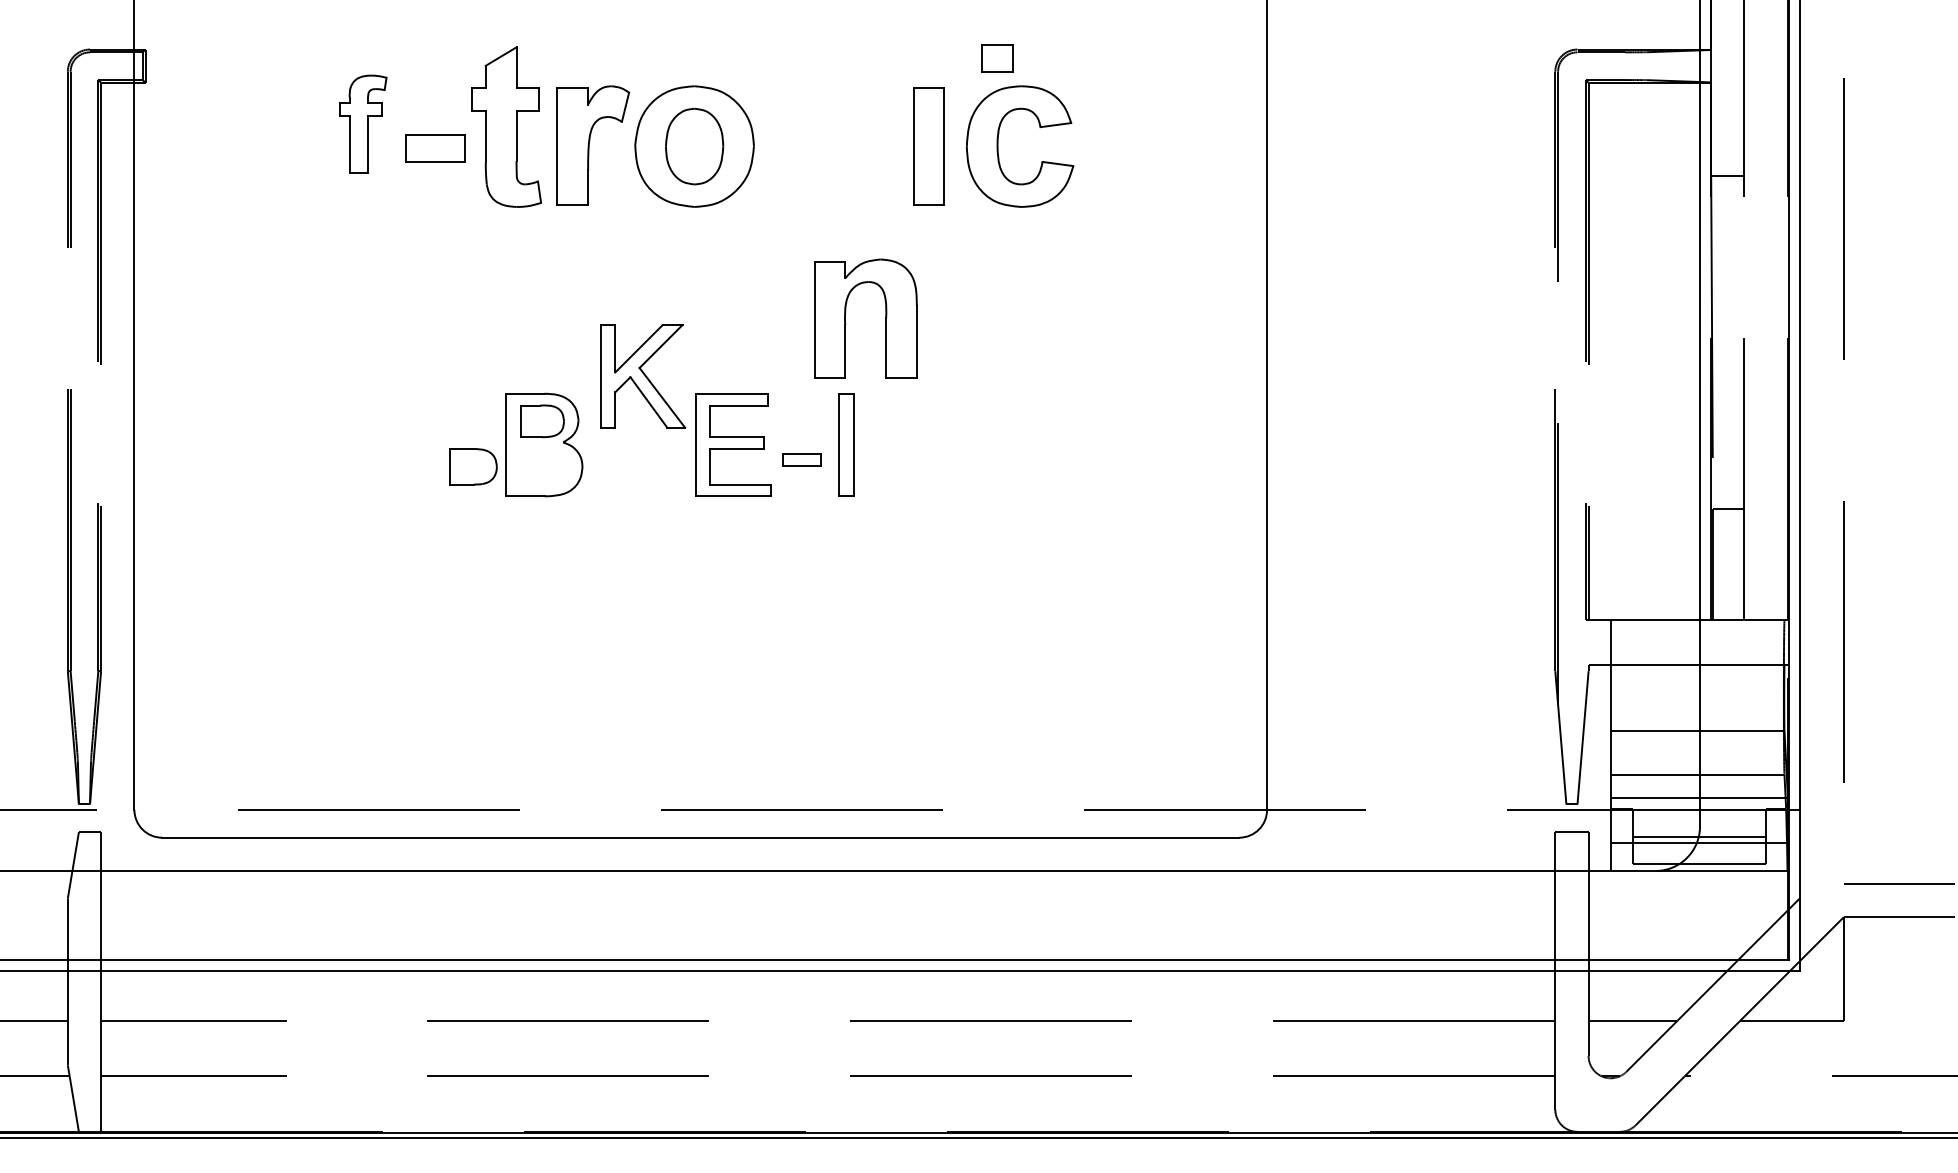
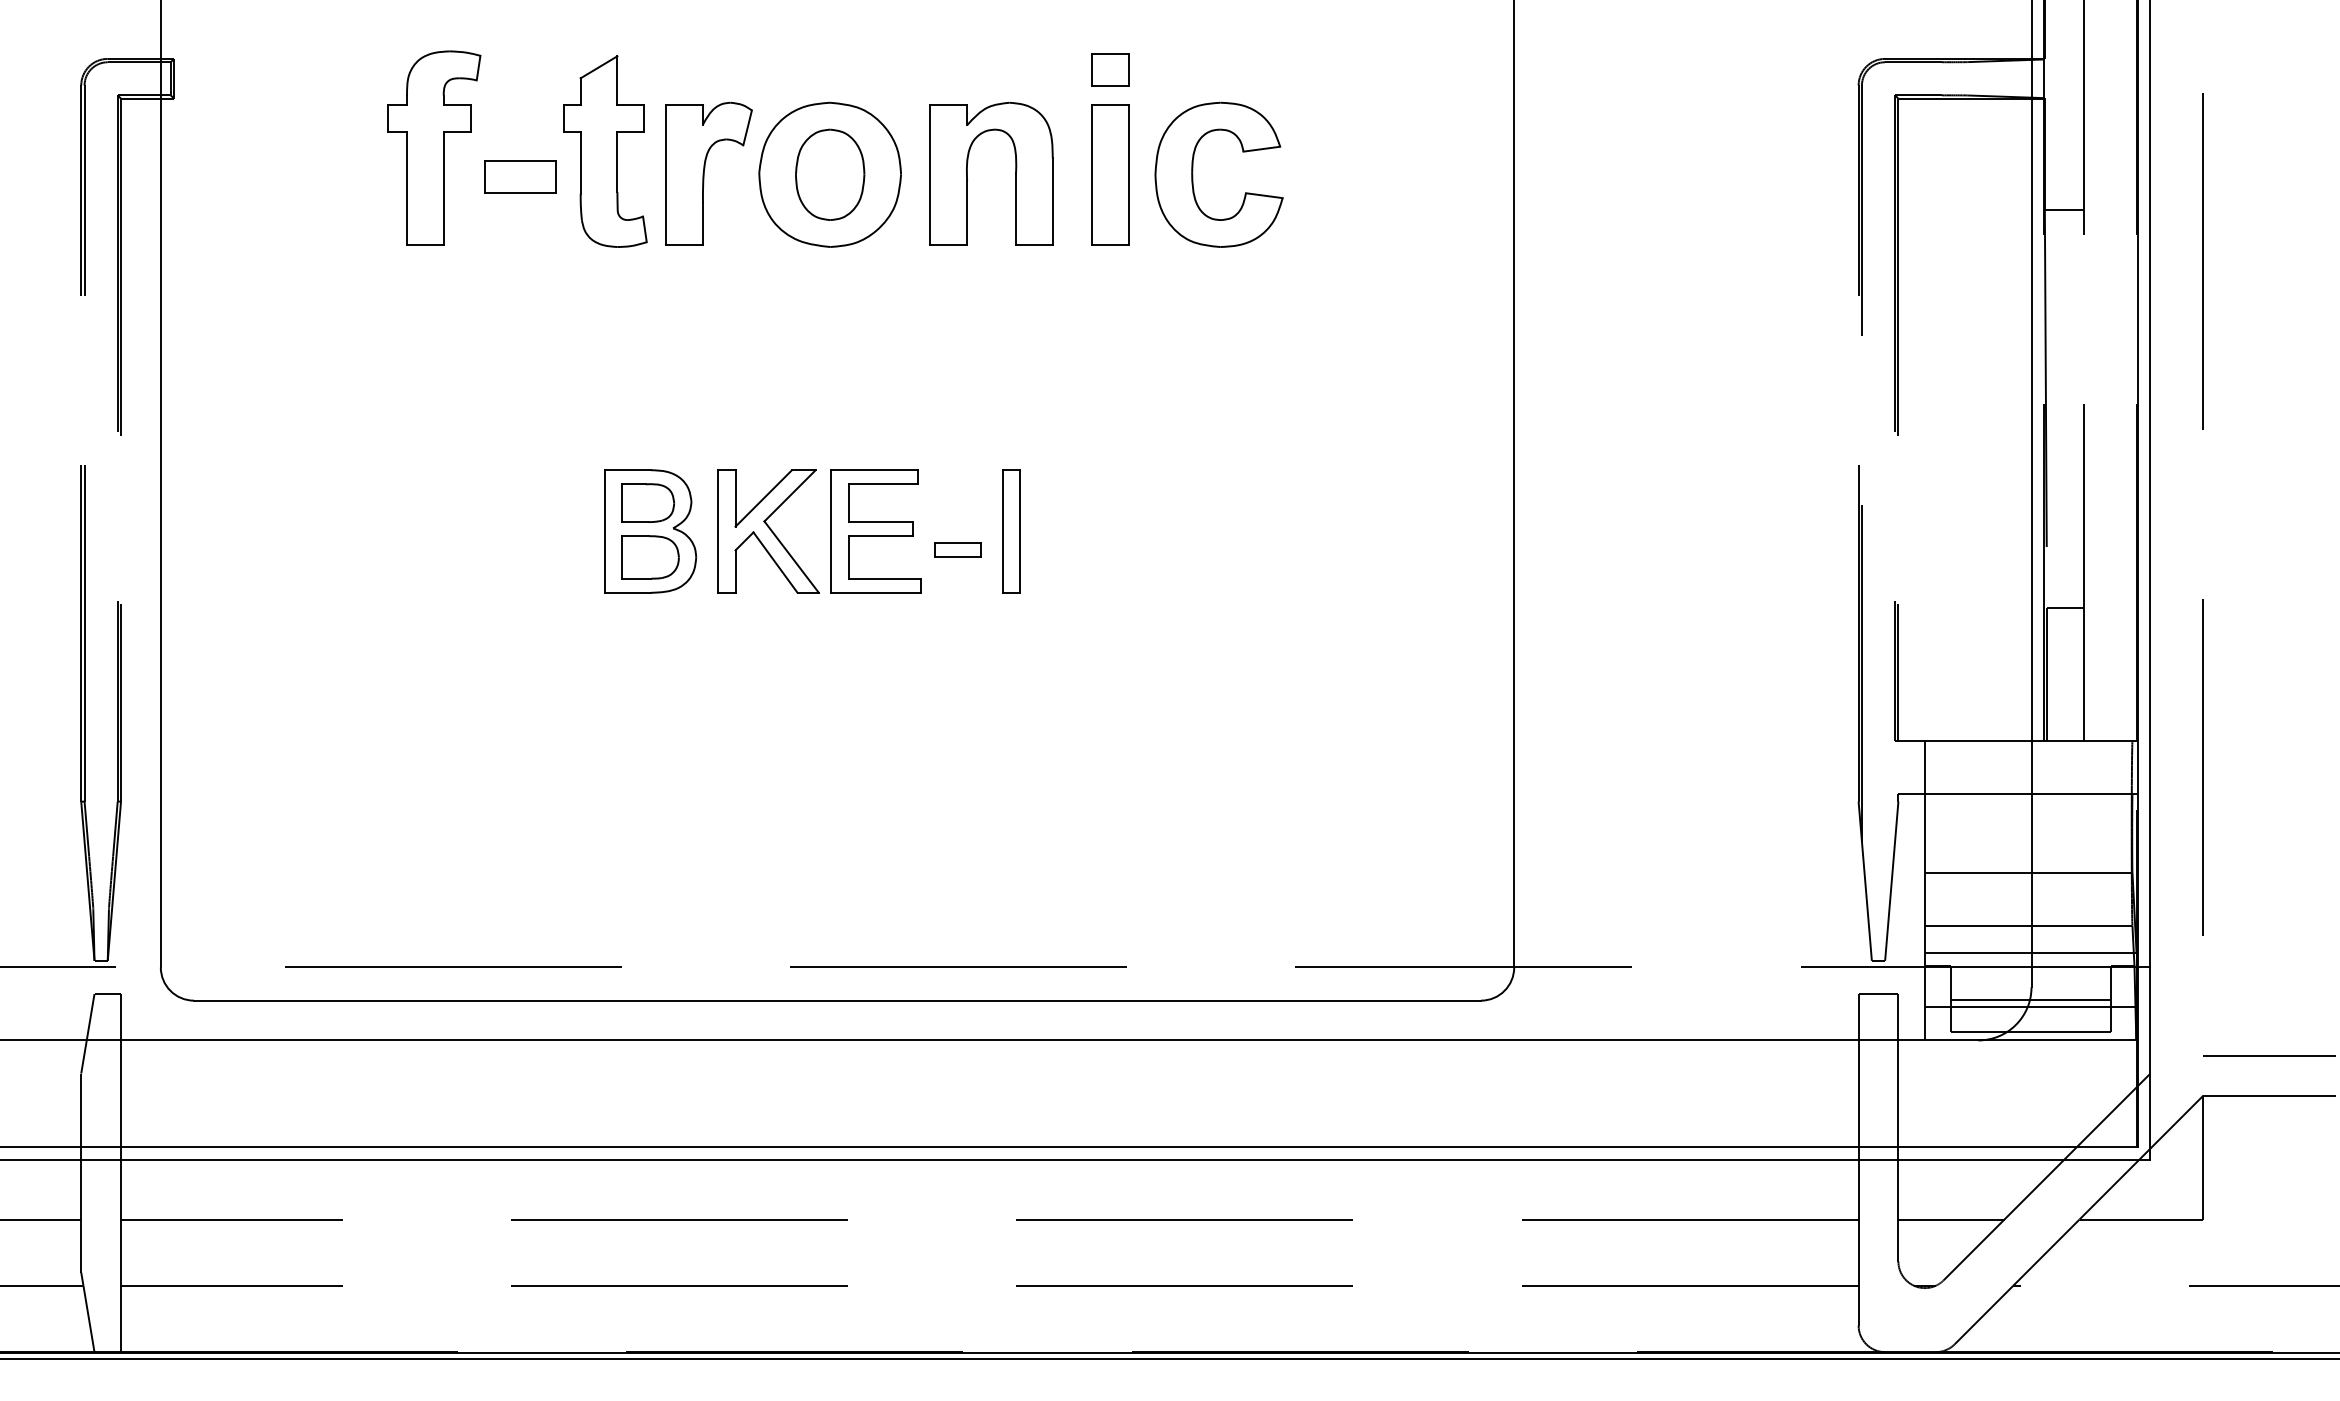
part: (997, 58) -> (1110, 69), moved
part: (363, 123) -> (434, 147), size x1.67
part: (845, 318) -> (967, 173), moved
part: (642, 376) -> (768, 531), moved
part: (473, 466) -> (650, 557), moved

